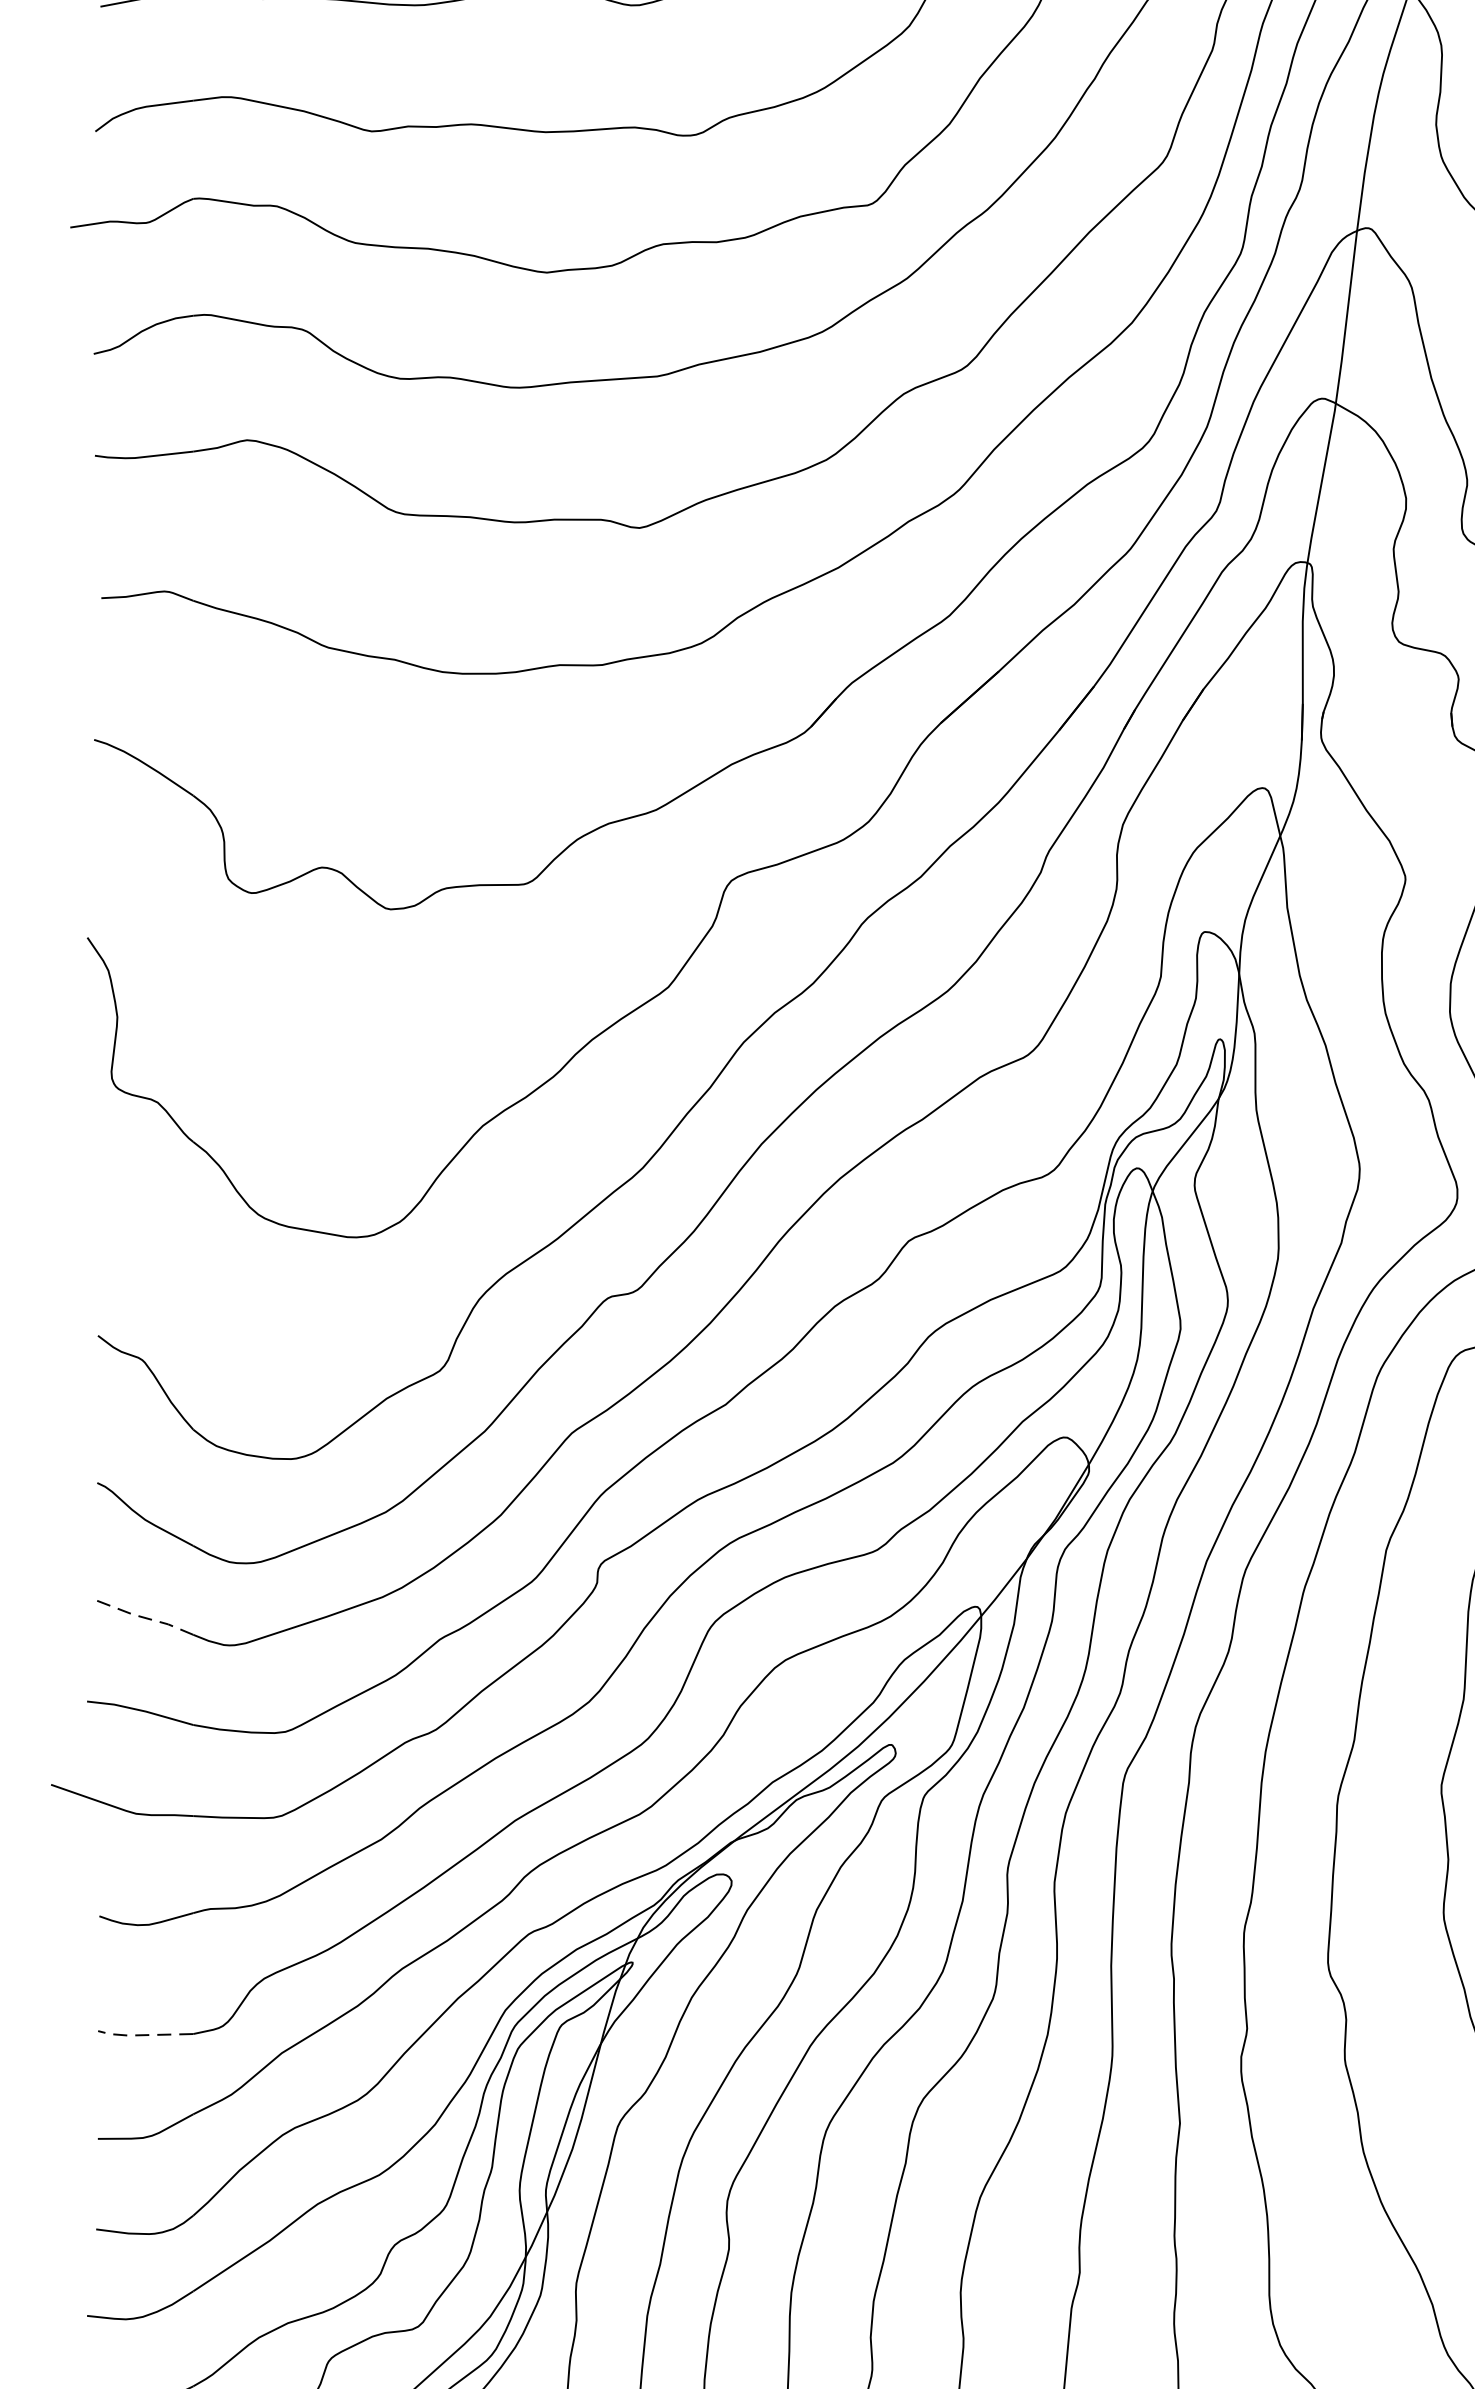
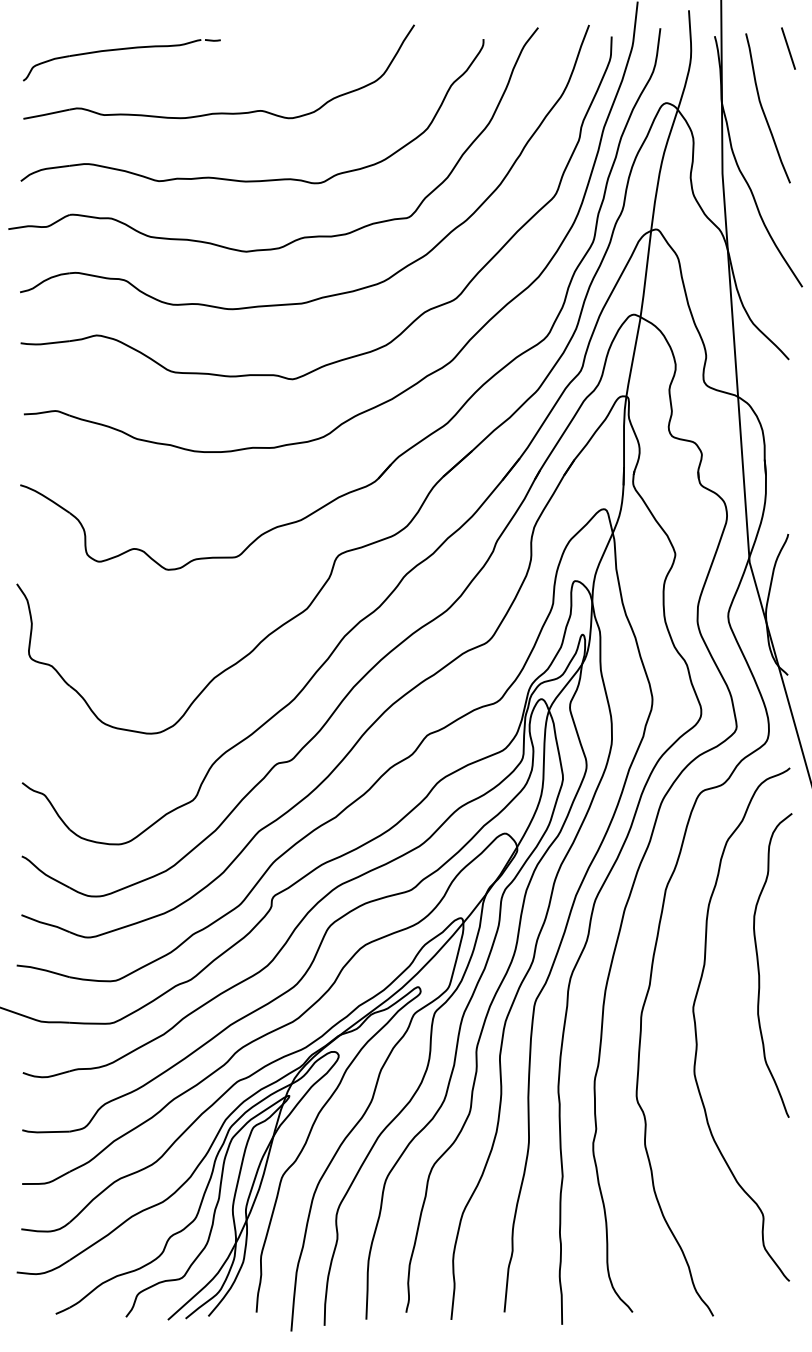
line: (144, 1617) -> (45, 923), dashed -> solid
line: (142, 2035) -> (44, 1132), dashed -> solid

